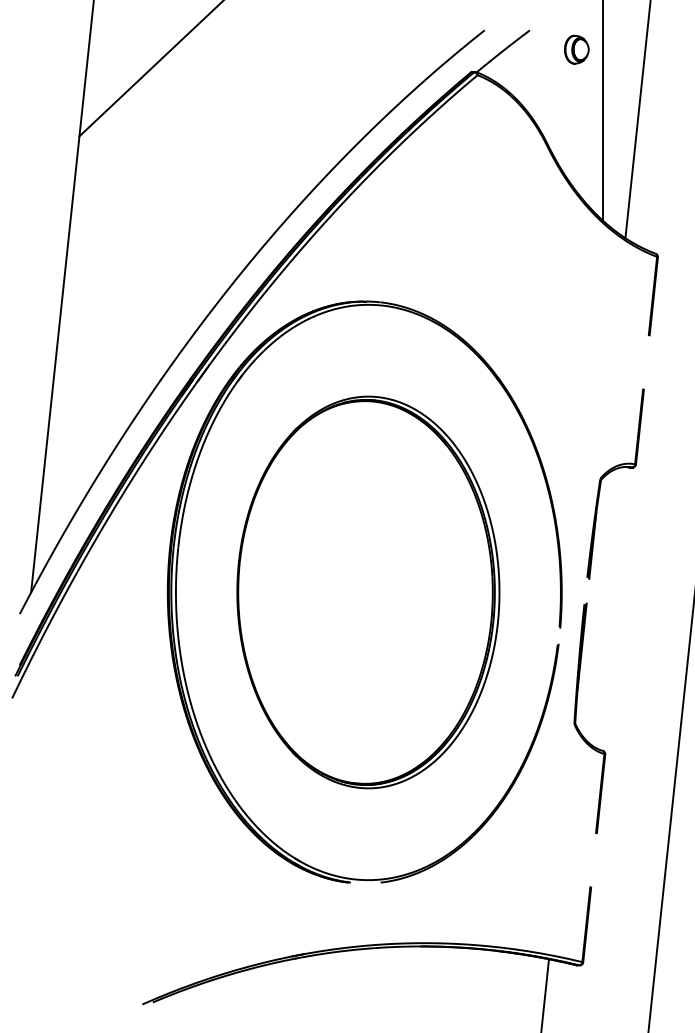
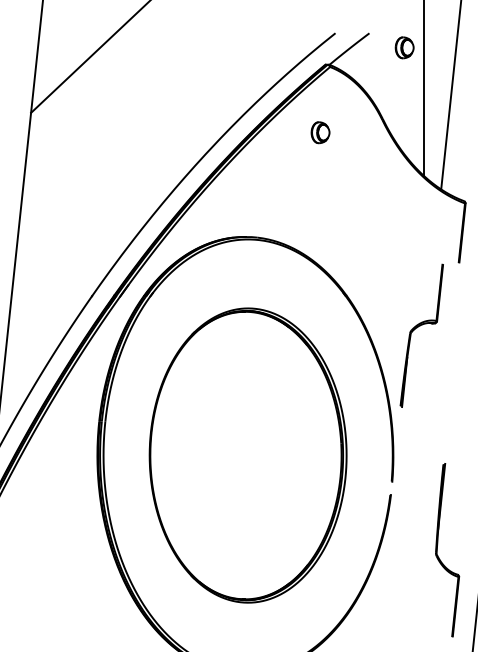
part: (464, 162) -> (320, 132), added
part: (607, 475) -> (415, 329), moved
part: (576, 718) -> (437, 550), moved

